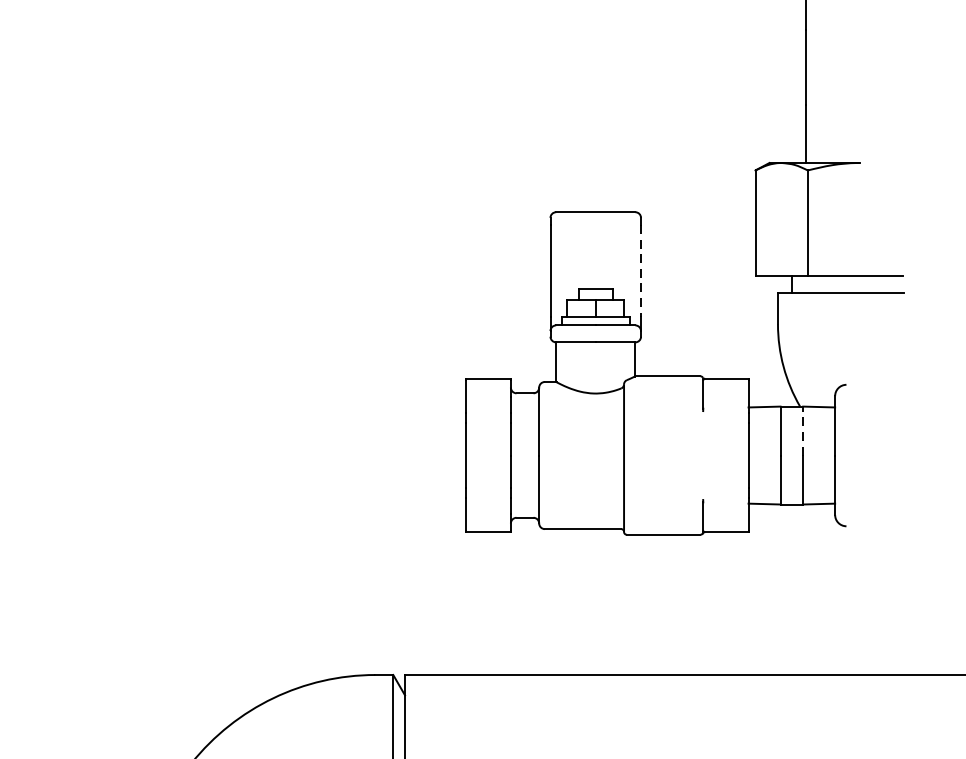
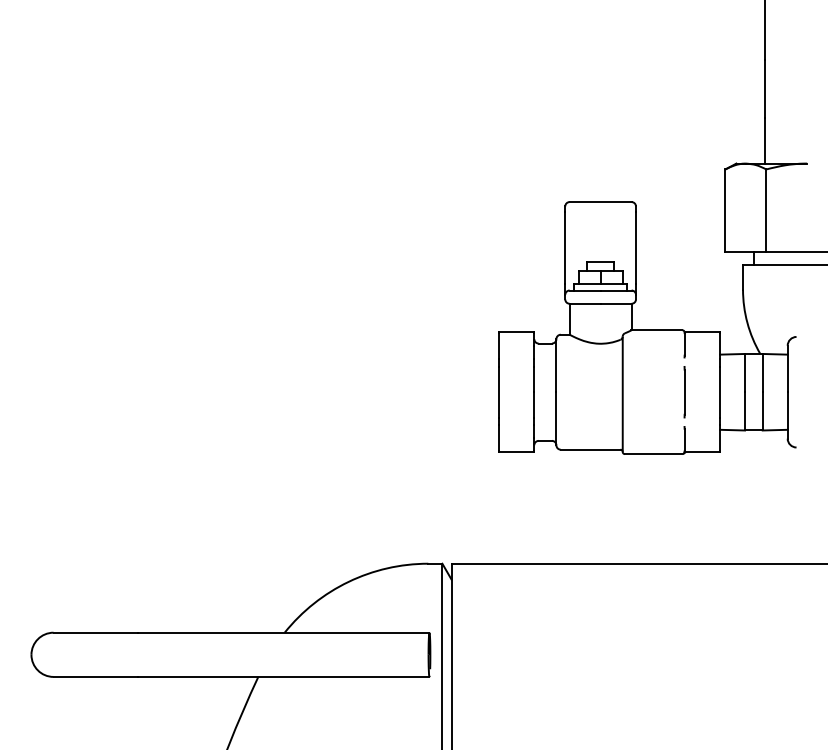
line: (641, 270) -> (636, 247), dashed -> solid
line: (802, 430) -> (762, 372), dashed -> solid
line: (703, 455) -> (684, 392), added

